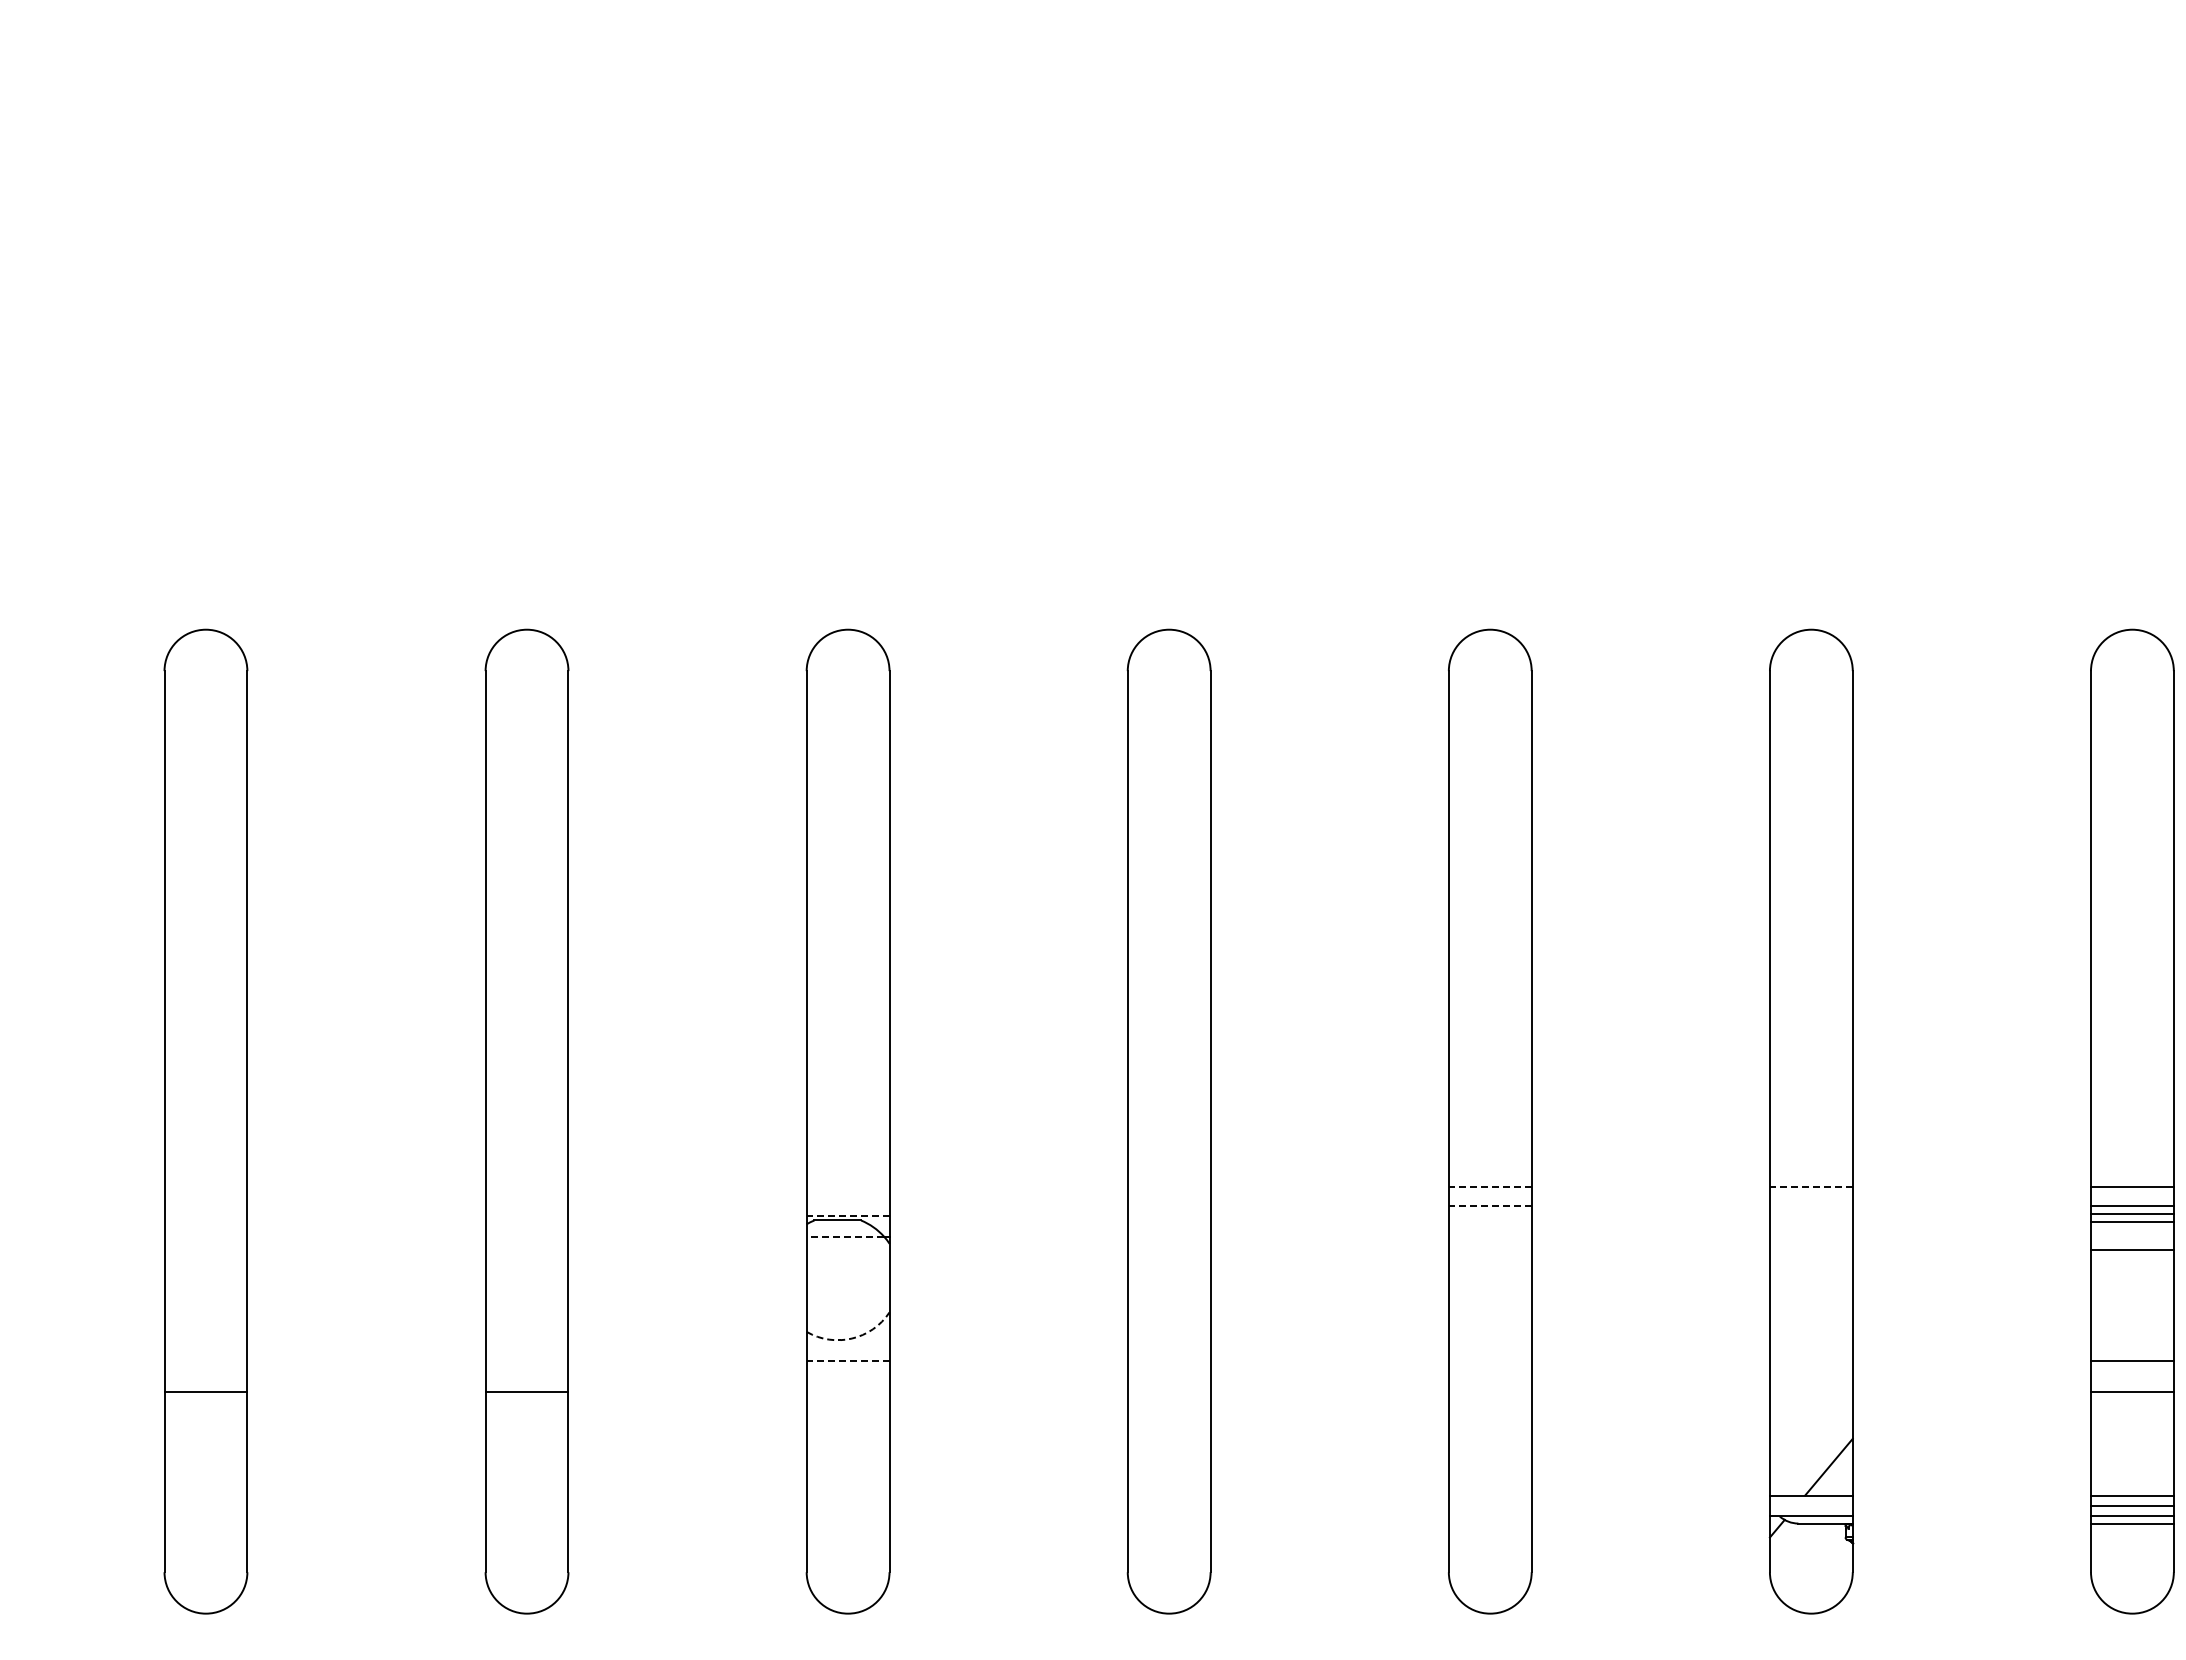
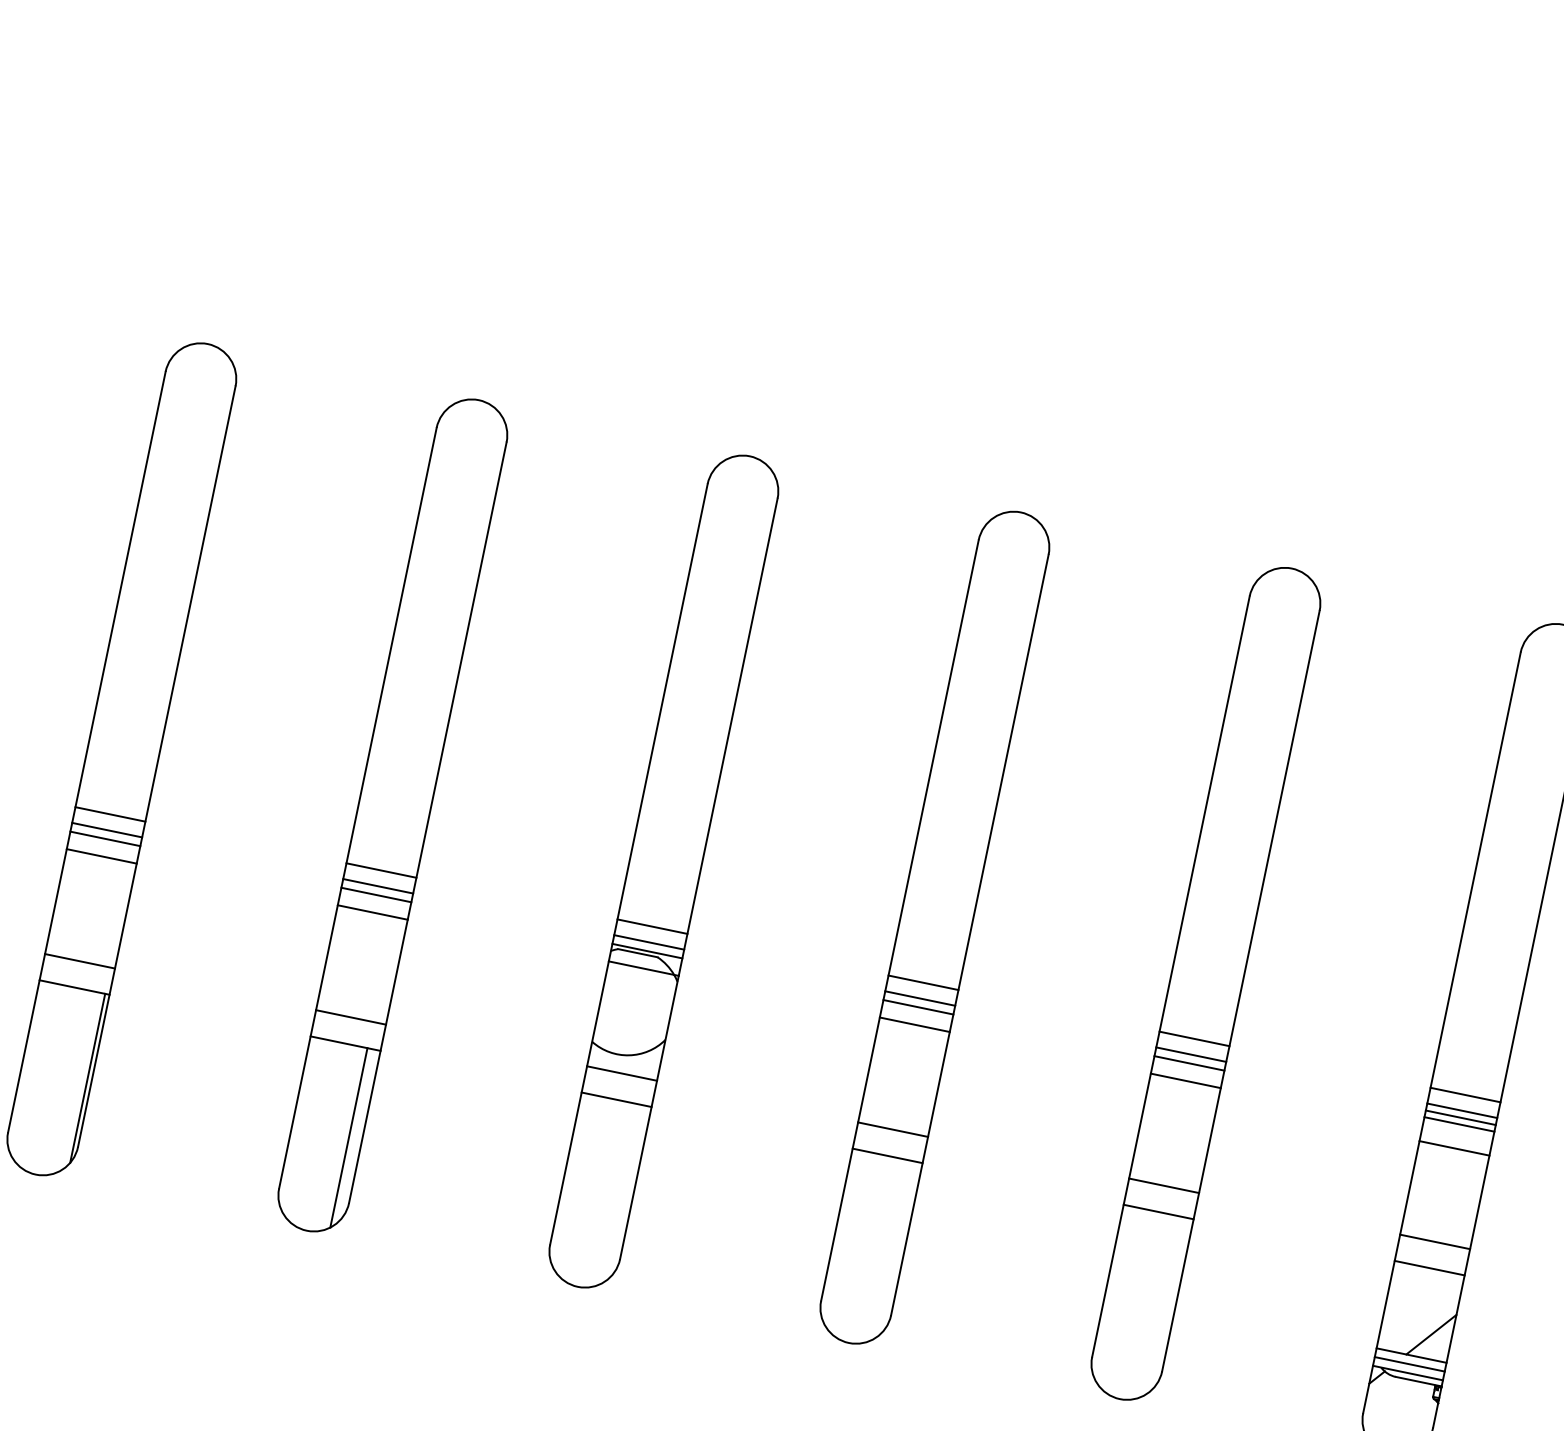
line: (205, 1186) -> (110, 813), added
line: (526, 1186) -> (381, 870), added
line: (847, 1186) -> (652, 926), added
line: (1168, 1186) -> (923, 982), added
line: (1489, 1186) -> (1193, 1038), dashed -> solid
line: (1810, 1186) -> (1464, 1094), dashed -> solid
line: (205, 1205) -> (106, 830), added
line: (526, 1205) -> (377, 886), added
line: (847, 1205) -> (648, 942), added
line: (1168, 1205) -> (919, 998), added
line: (1489, 1205) -> (1190, 1054), dashed -> solid
line: (1810, 1205) -> (1461, 1110), added
line: (1810, 1213) -> (1460, 1117), added
line: (205, 1215) -> (105, 838), added
line: (526, 1215) -> (376, 894), added
line: (847, 1215) -> (646, 950), dashed -> solid
line: (1168, 1215) -> (917, 1006), added
line: (1489, 1215) -> (1188, 1062), added
line: (1810, 1221) -> (1458, 1124), added
line: (205, 1236) -> (101, 856), added
line: (526, 1236) -> (372, 912), added
line: (845, 1236) -> (641, 968), dashed -> solid
line: (1168, 1236) -> (914, 1024), added
line: (1489, 1236) -> (1185, 1080), added
line: (1810, 1250) -> (1453, 1148), added
arc: (851, 1338) -> (628, 1055), dashed -> solid
line: (205, 1360) -> (79, 960), added
line: (526, 1360) -> (350, 1016), added
line: (847, 1360) -> (621, 1073), dashed -> solid
line: (1168, 1360) -> (892, 1129), added
line: (1489, 1360) -> (1163, 1185), added
line: (1810, 1360) -> (1434, 1241), added
line: (847, 1392) -> (616, 1100), added
line: (1168, 1392) -> (886, 1156), added
line: (1489, 1392) -> (1157, 1212), added
line: (1810, 1392) -> (1428, 1268), added
line: (242, 1492) -> (87, 1078), added
line: (552, 1498) -> (348, 1137), added
line: (1810, 1505) -> (1409, 1363), added

